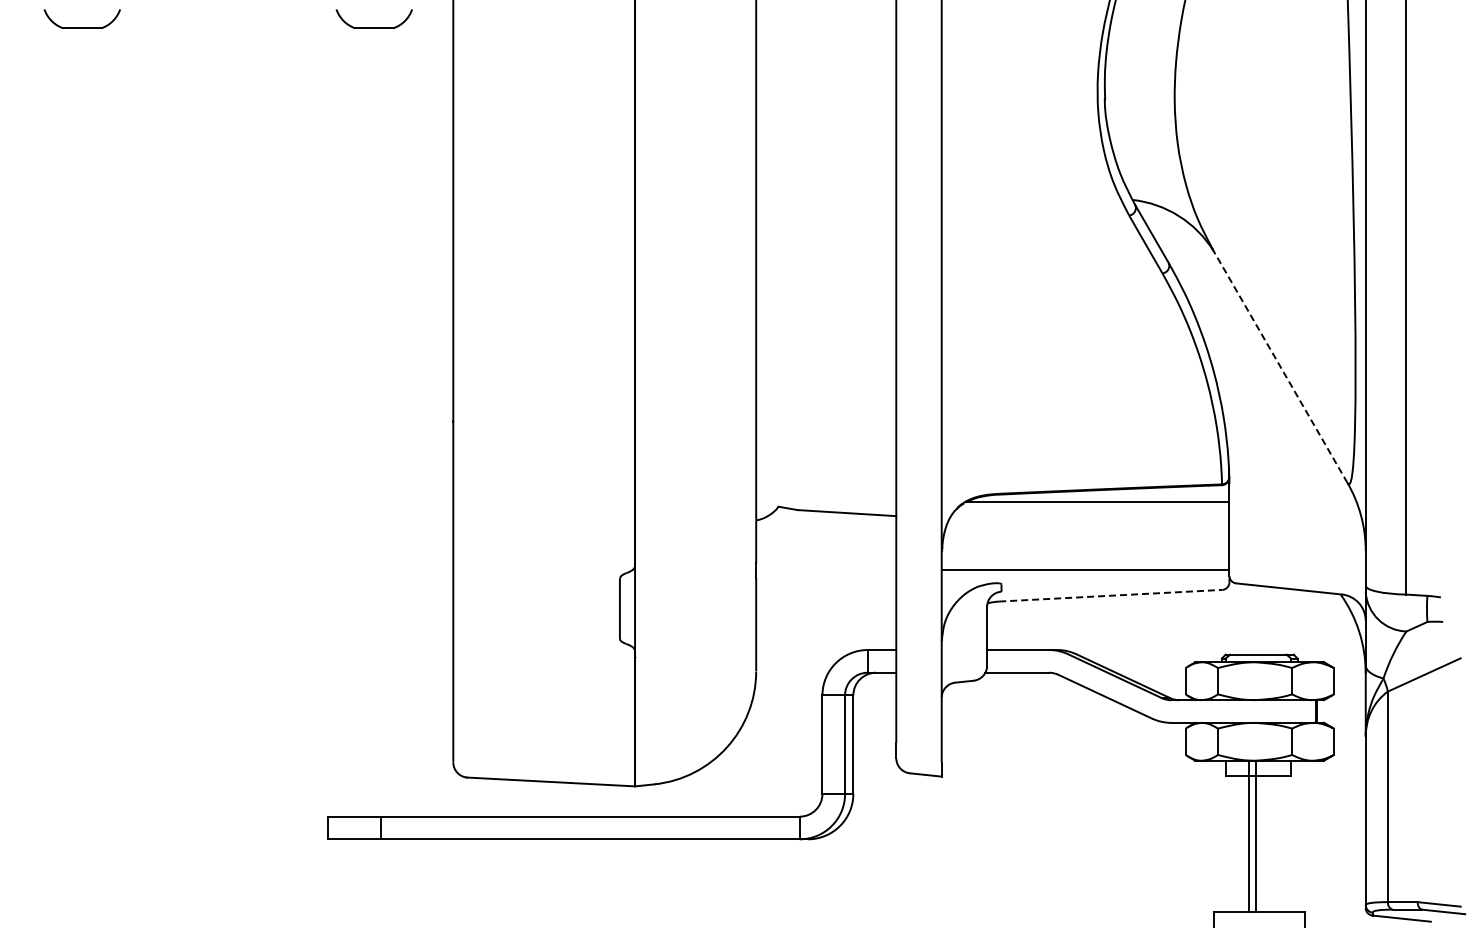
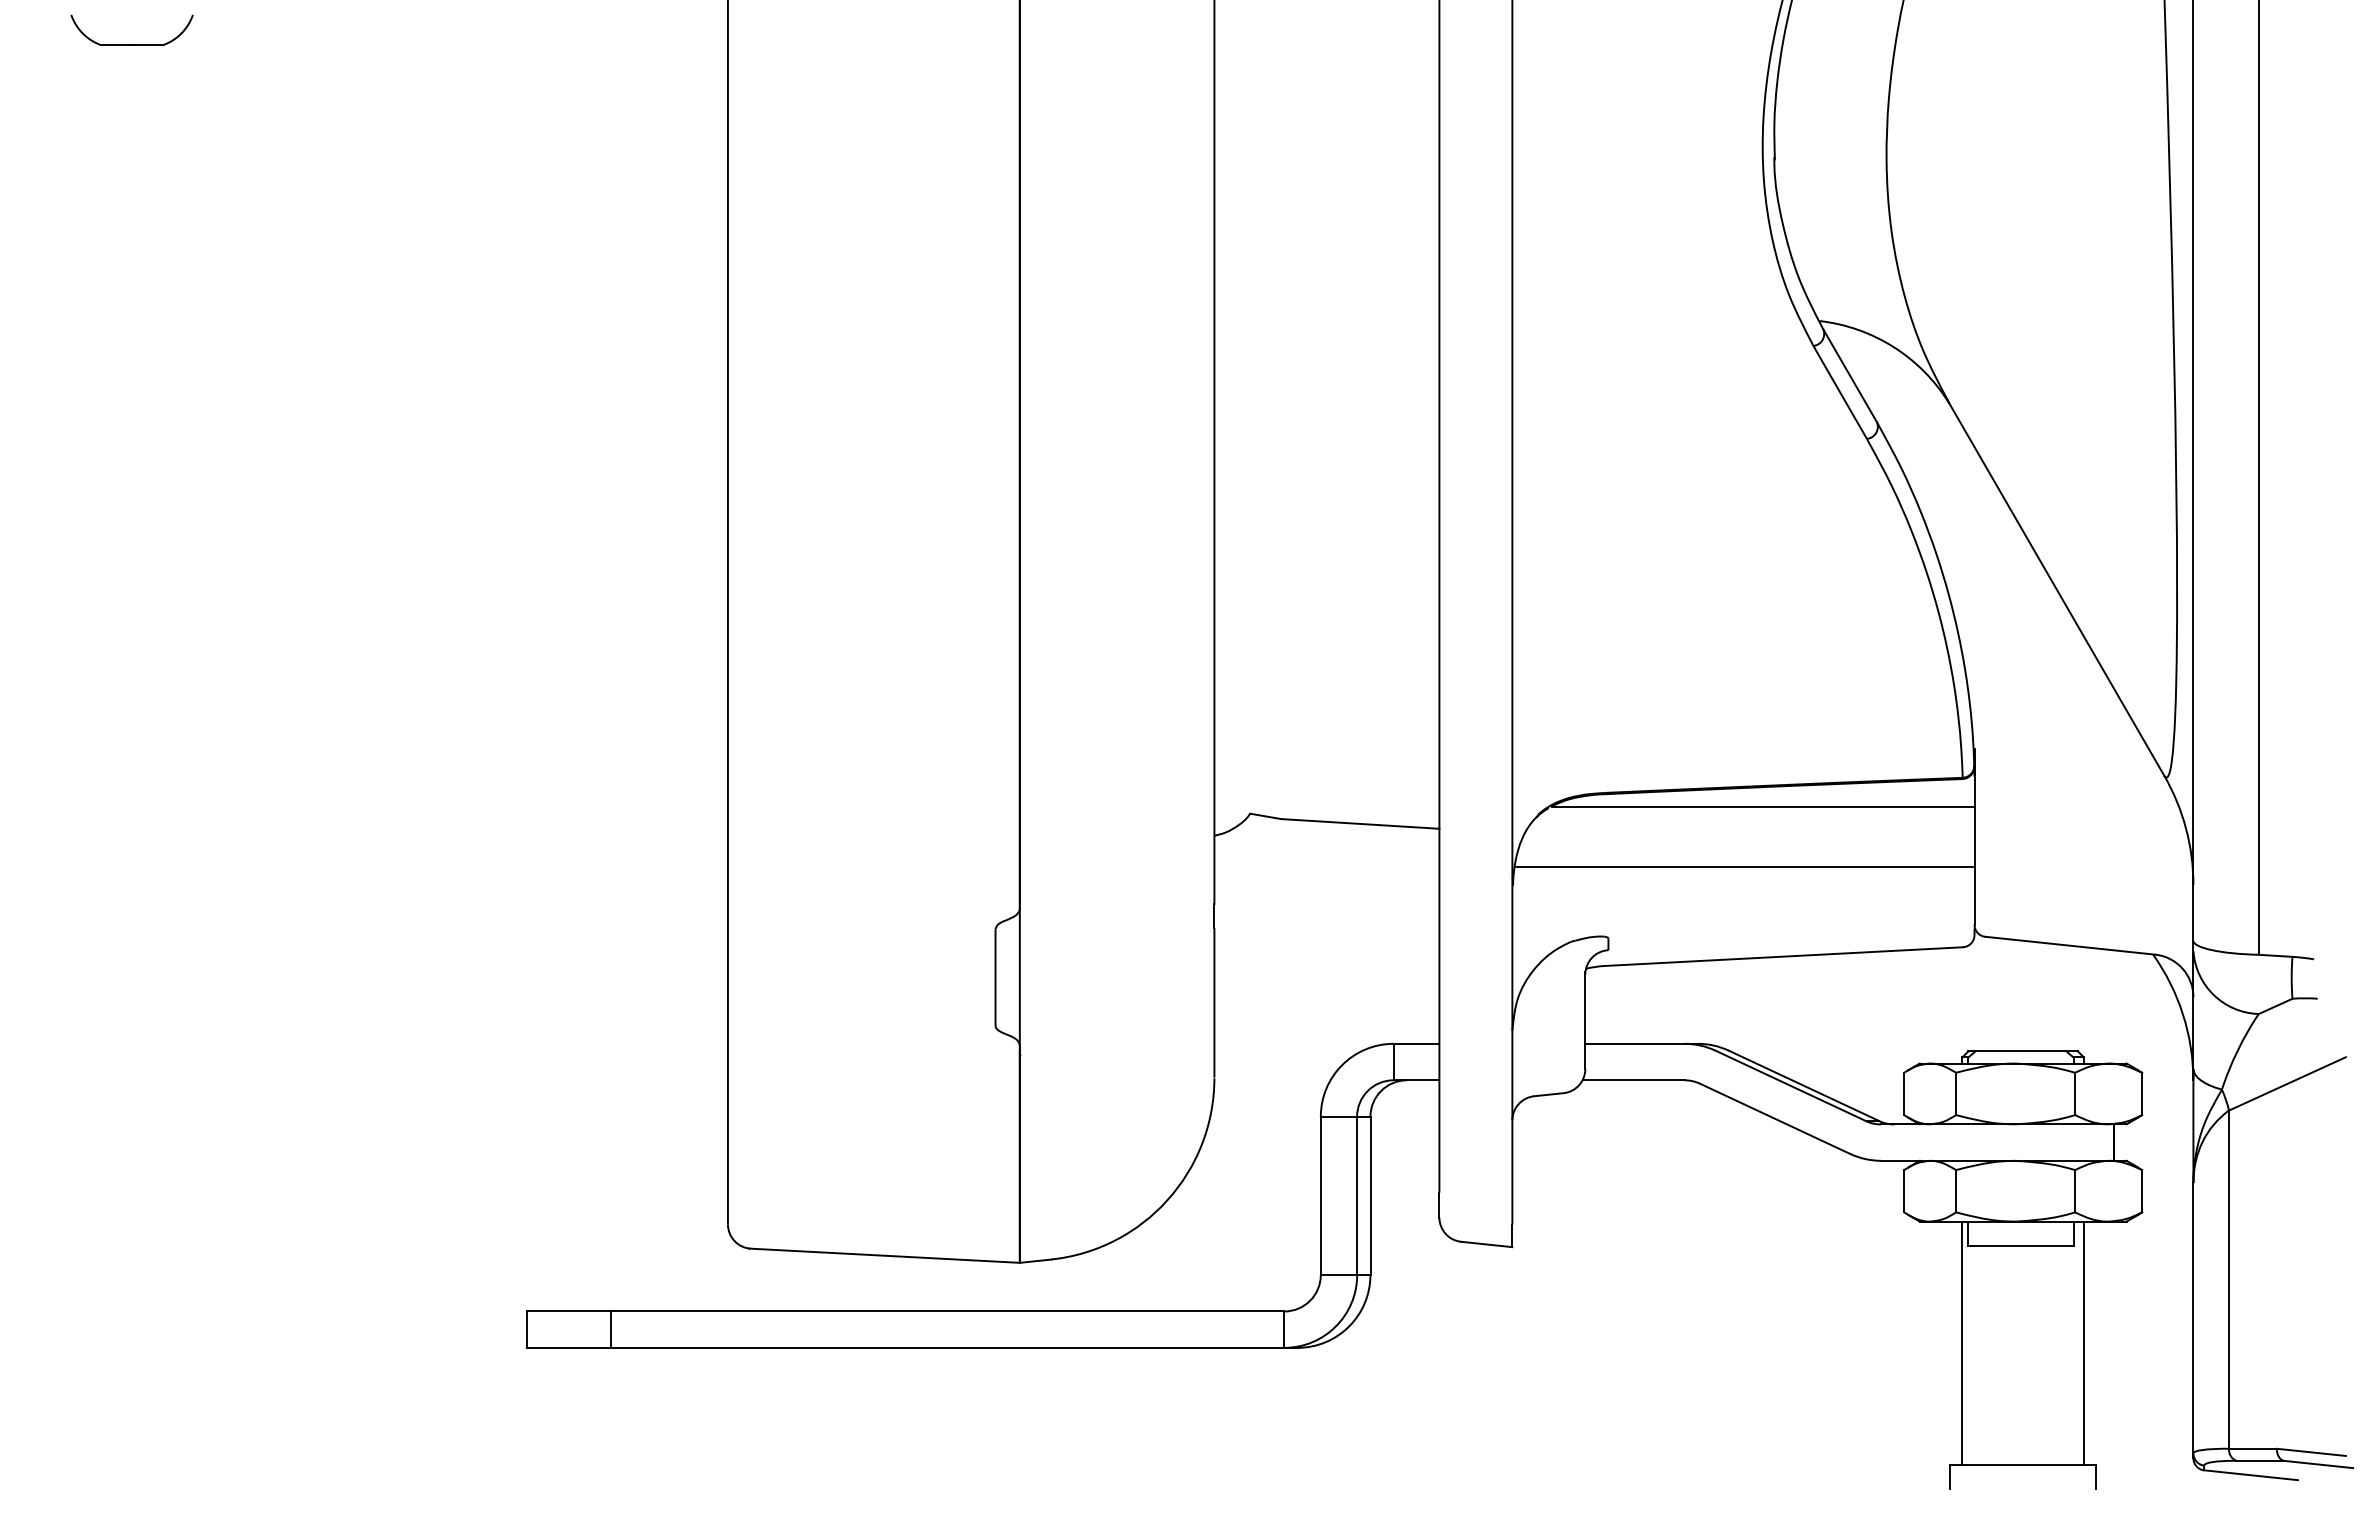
part: (373, 27) -> (599, 43), removed
line: (1280, 366) -> (2056, 588), dashed -> solid
line: (1086, 570) -> (1744, 867), moved
line: (1110, 595) -> (1783, 956), dashed -> solid
line: (1248, 836) -> (2083, 1343), moved
line: (1255, 836) -> (1961, 1343), moved

